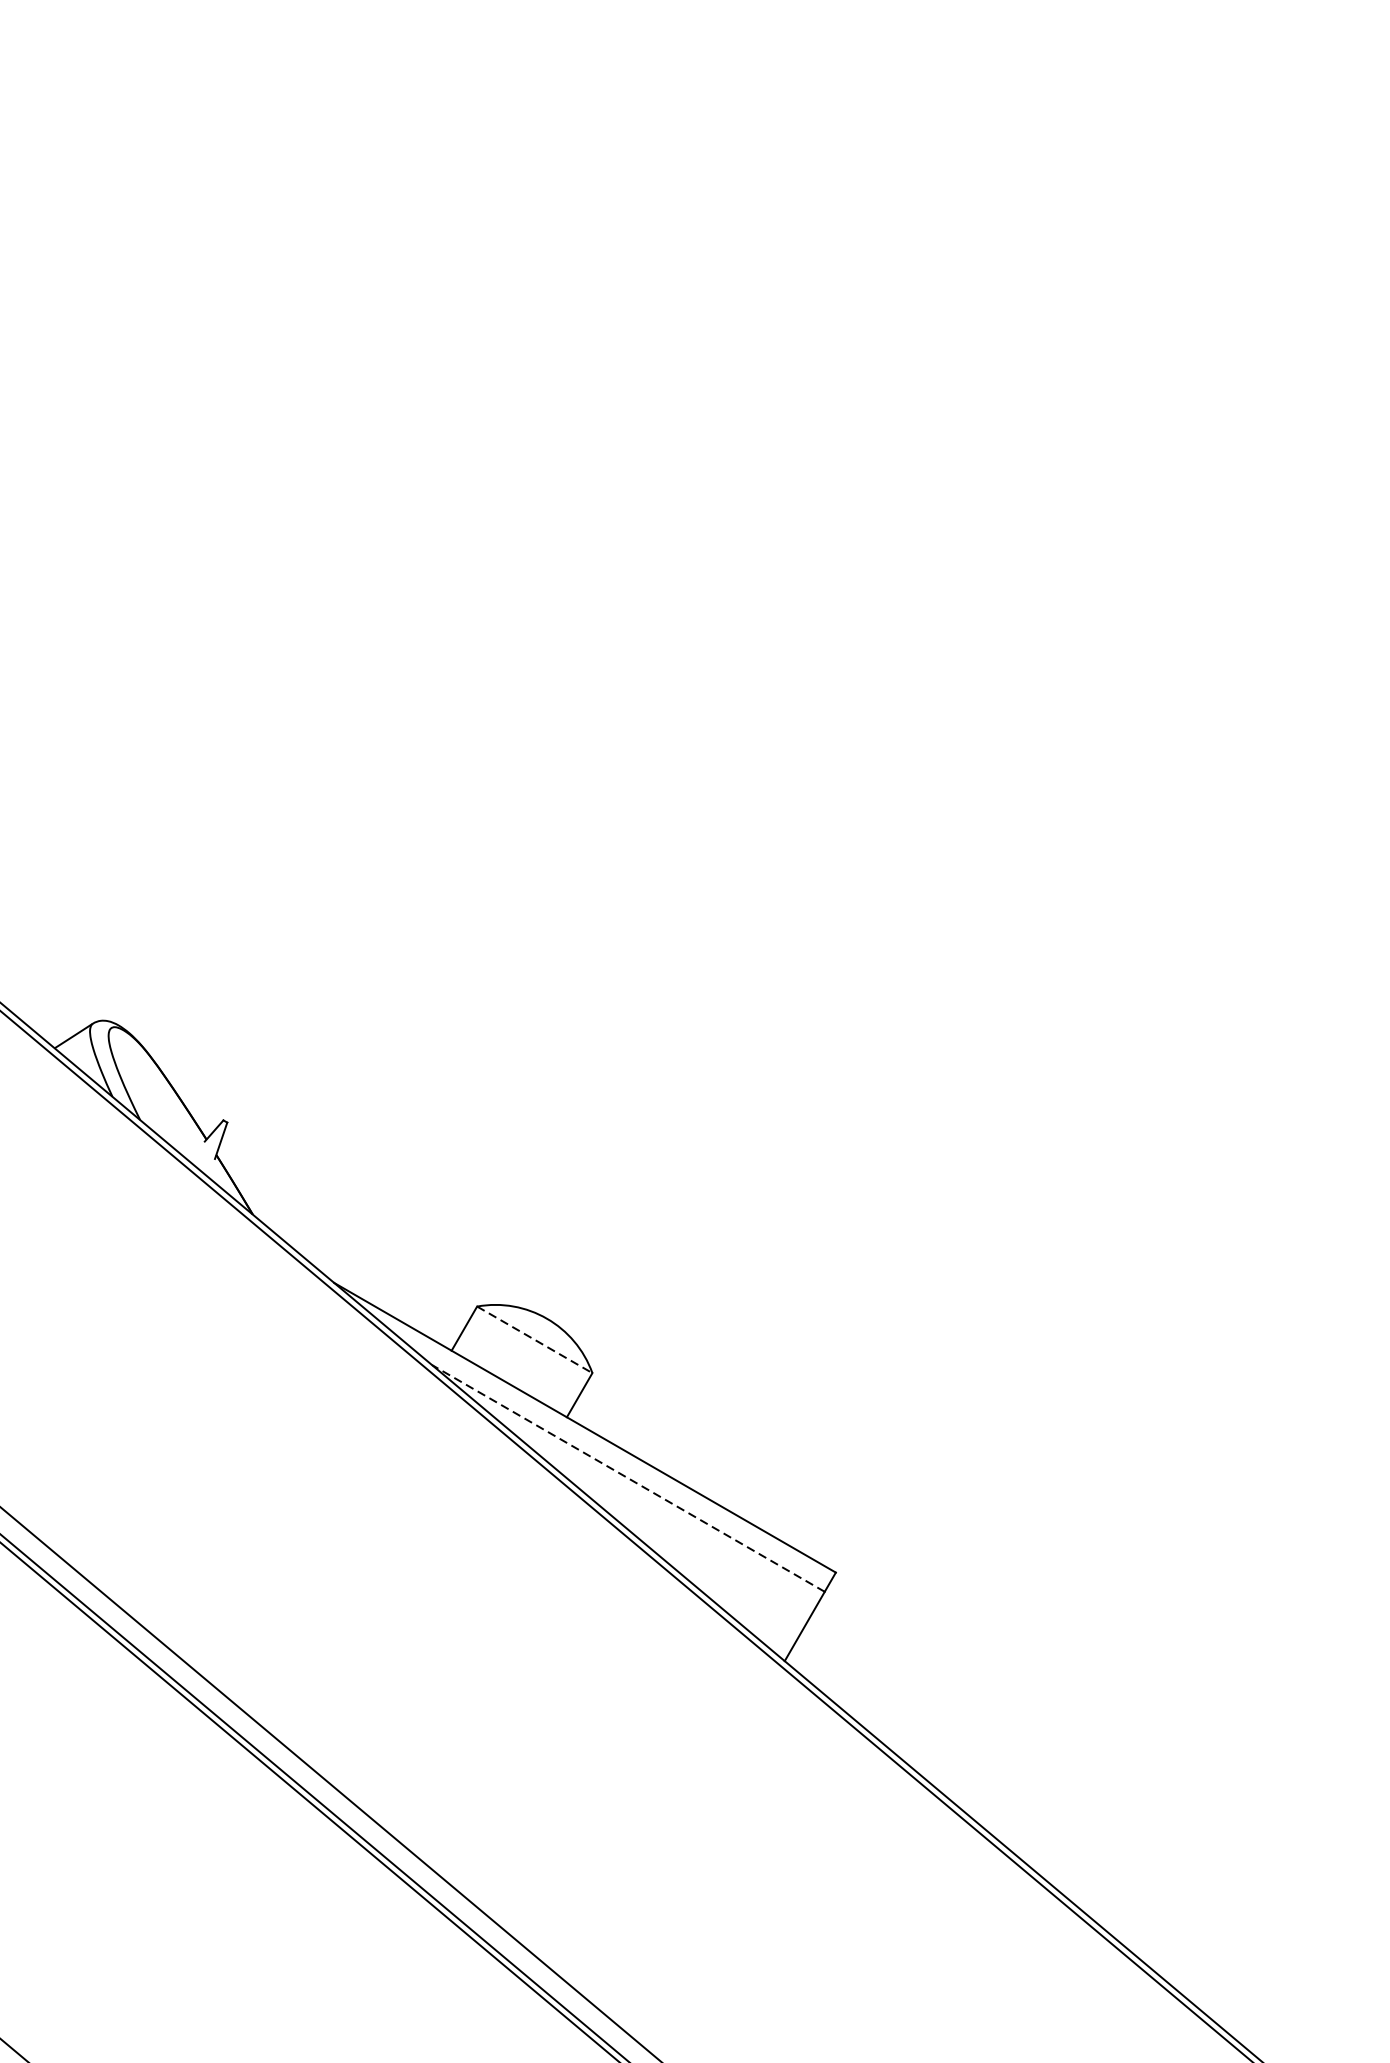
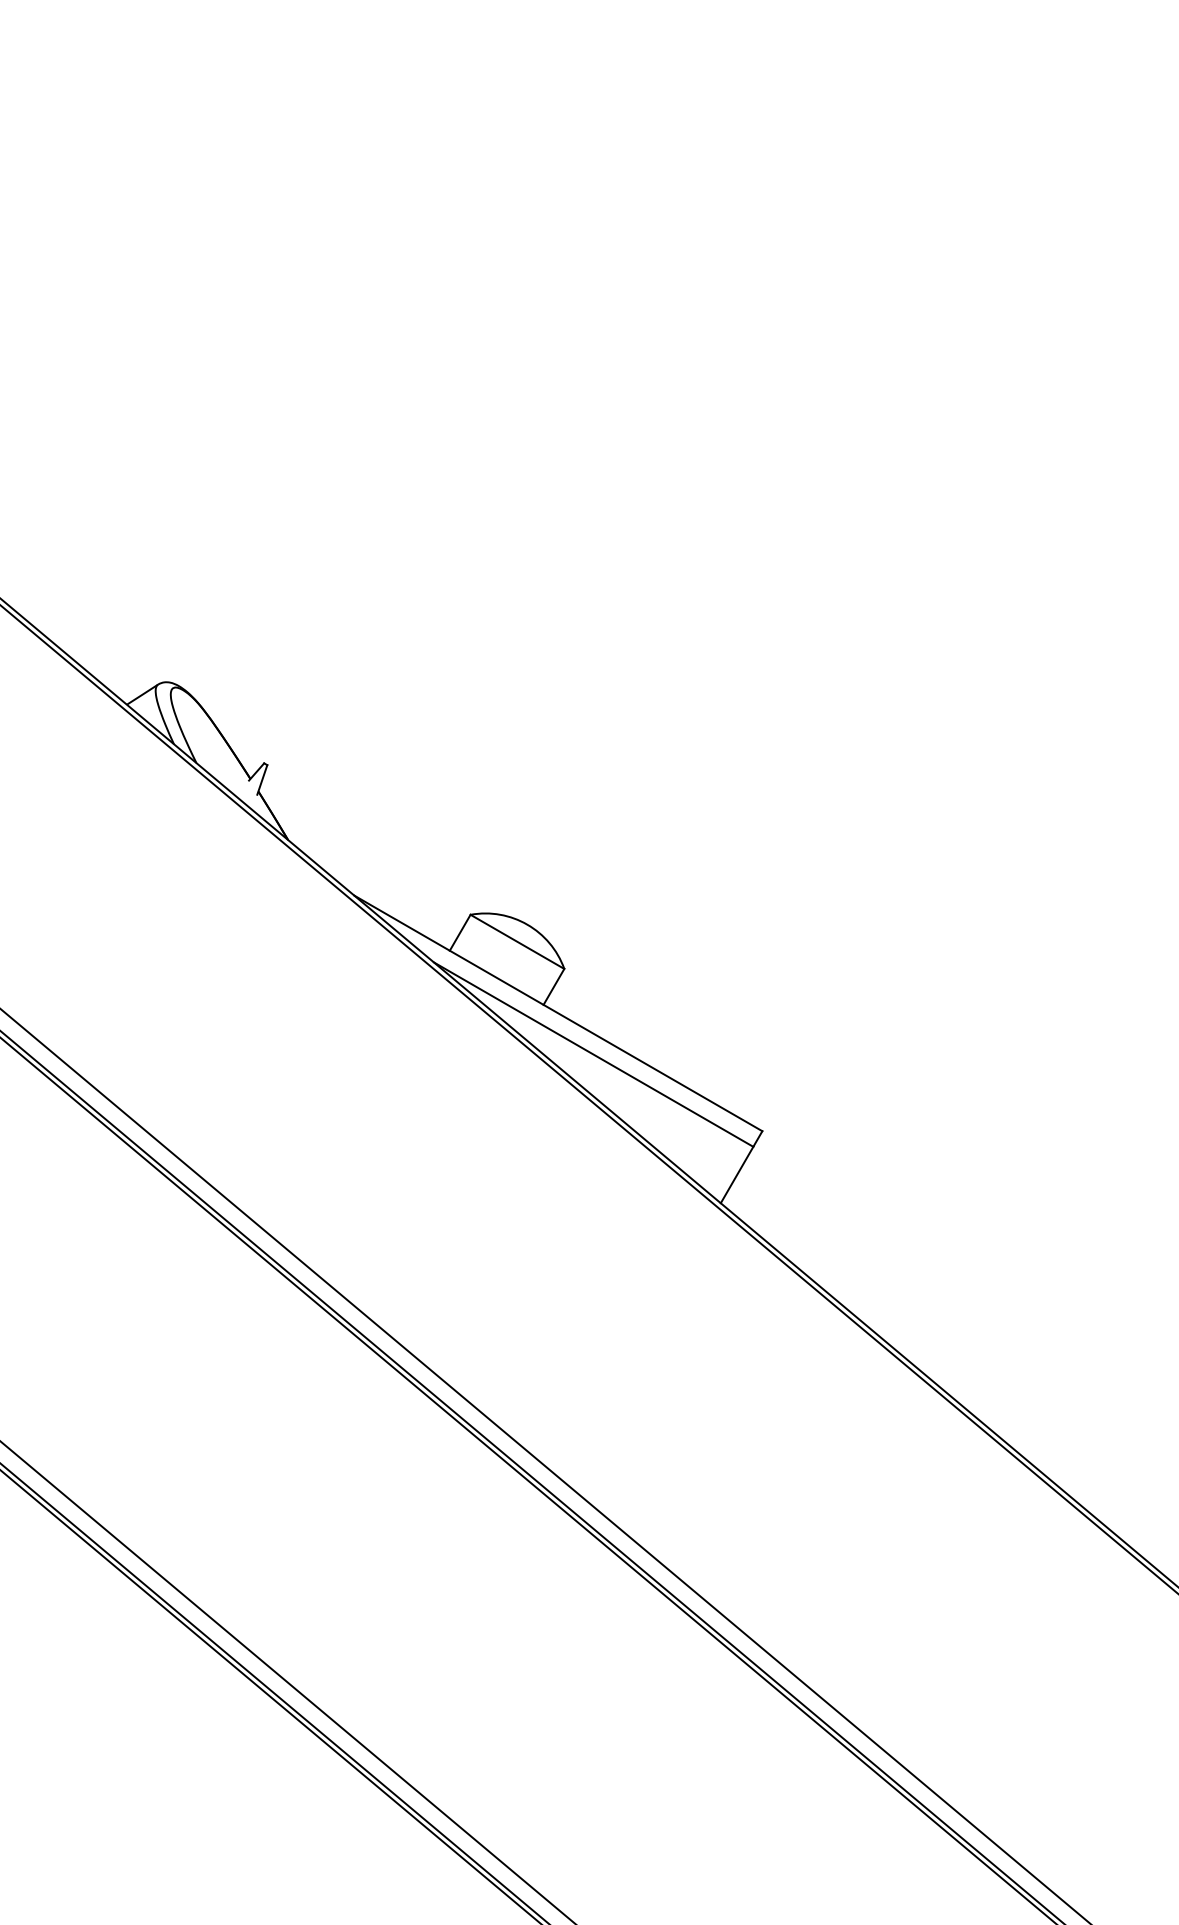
line: (534, 1340) -> (517, 942), dashed -> solid
line: (628, 1478) -> (593, 1054), dashed -> solid

